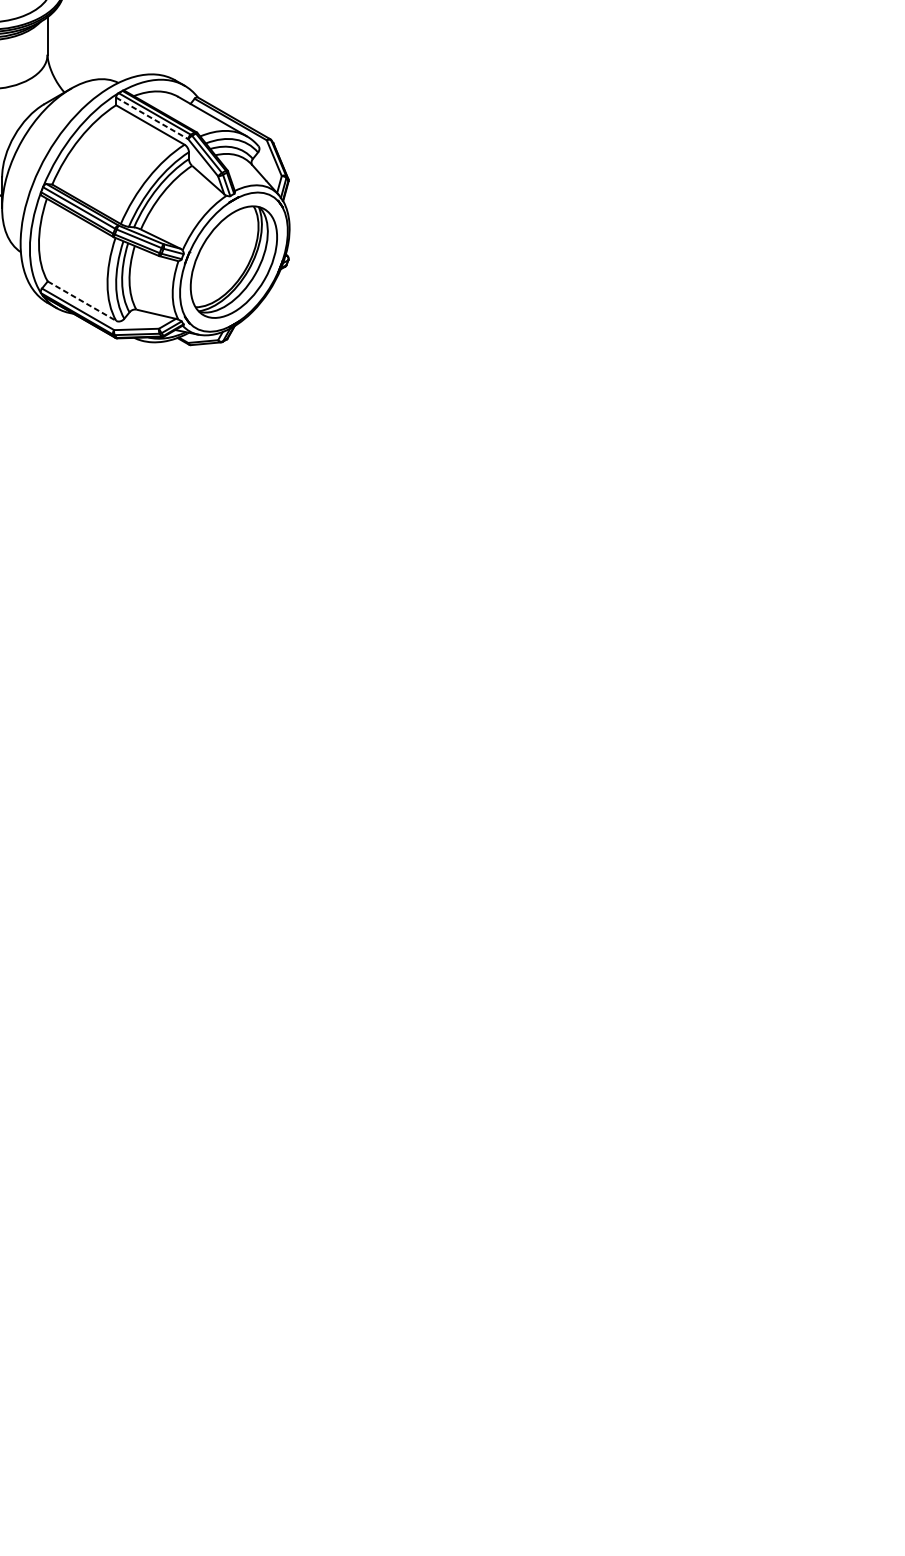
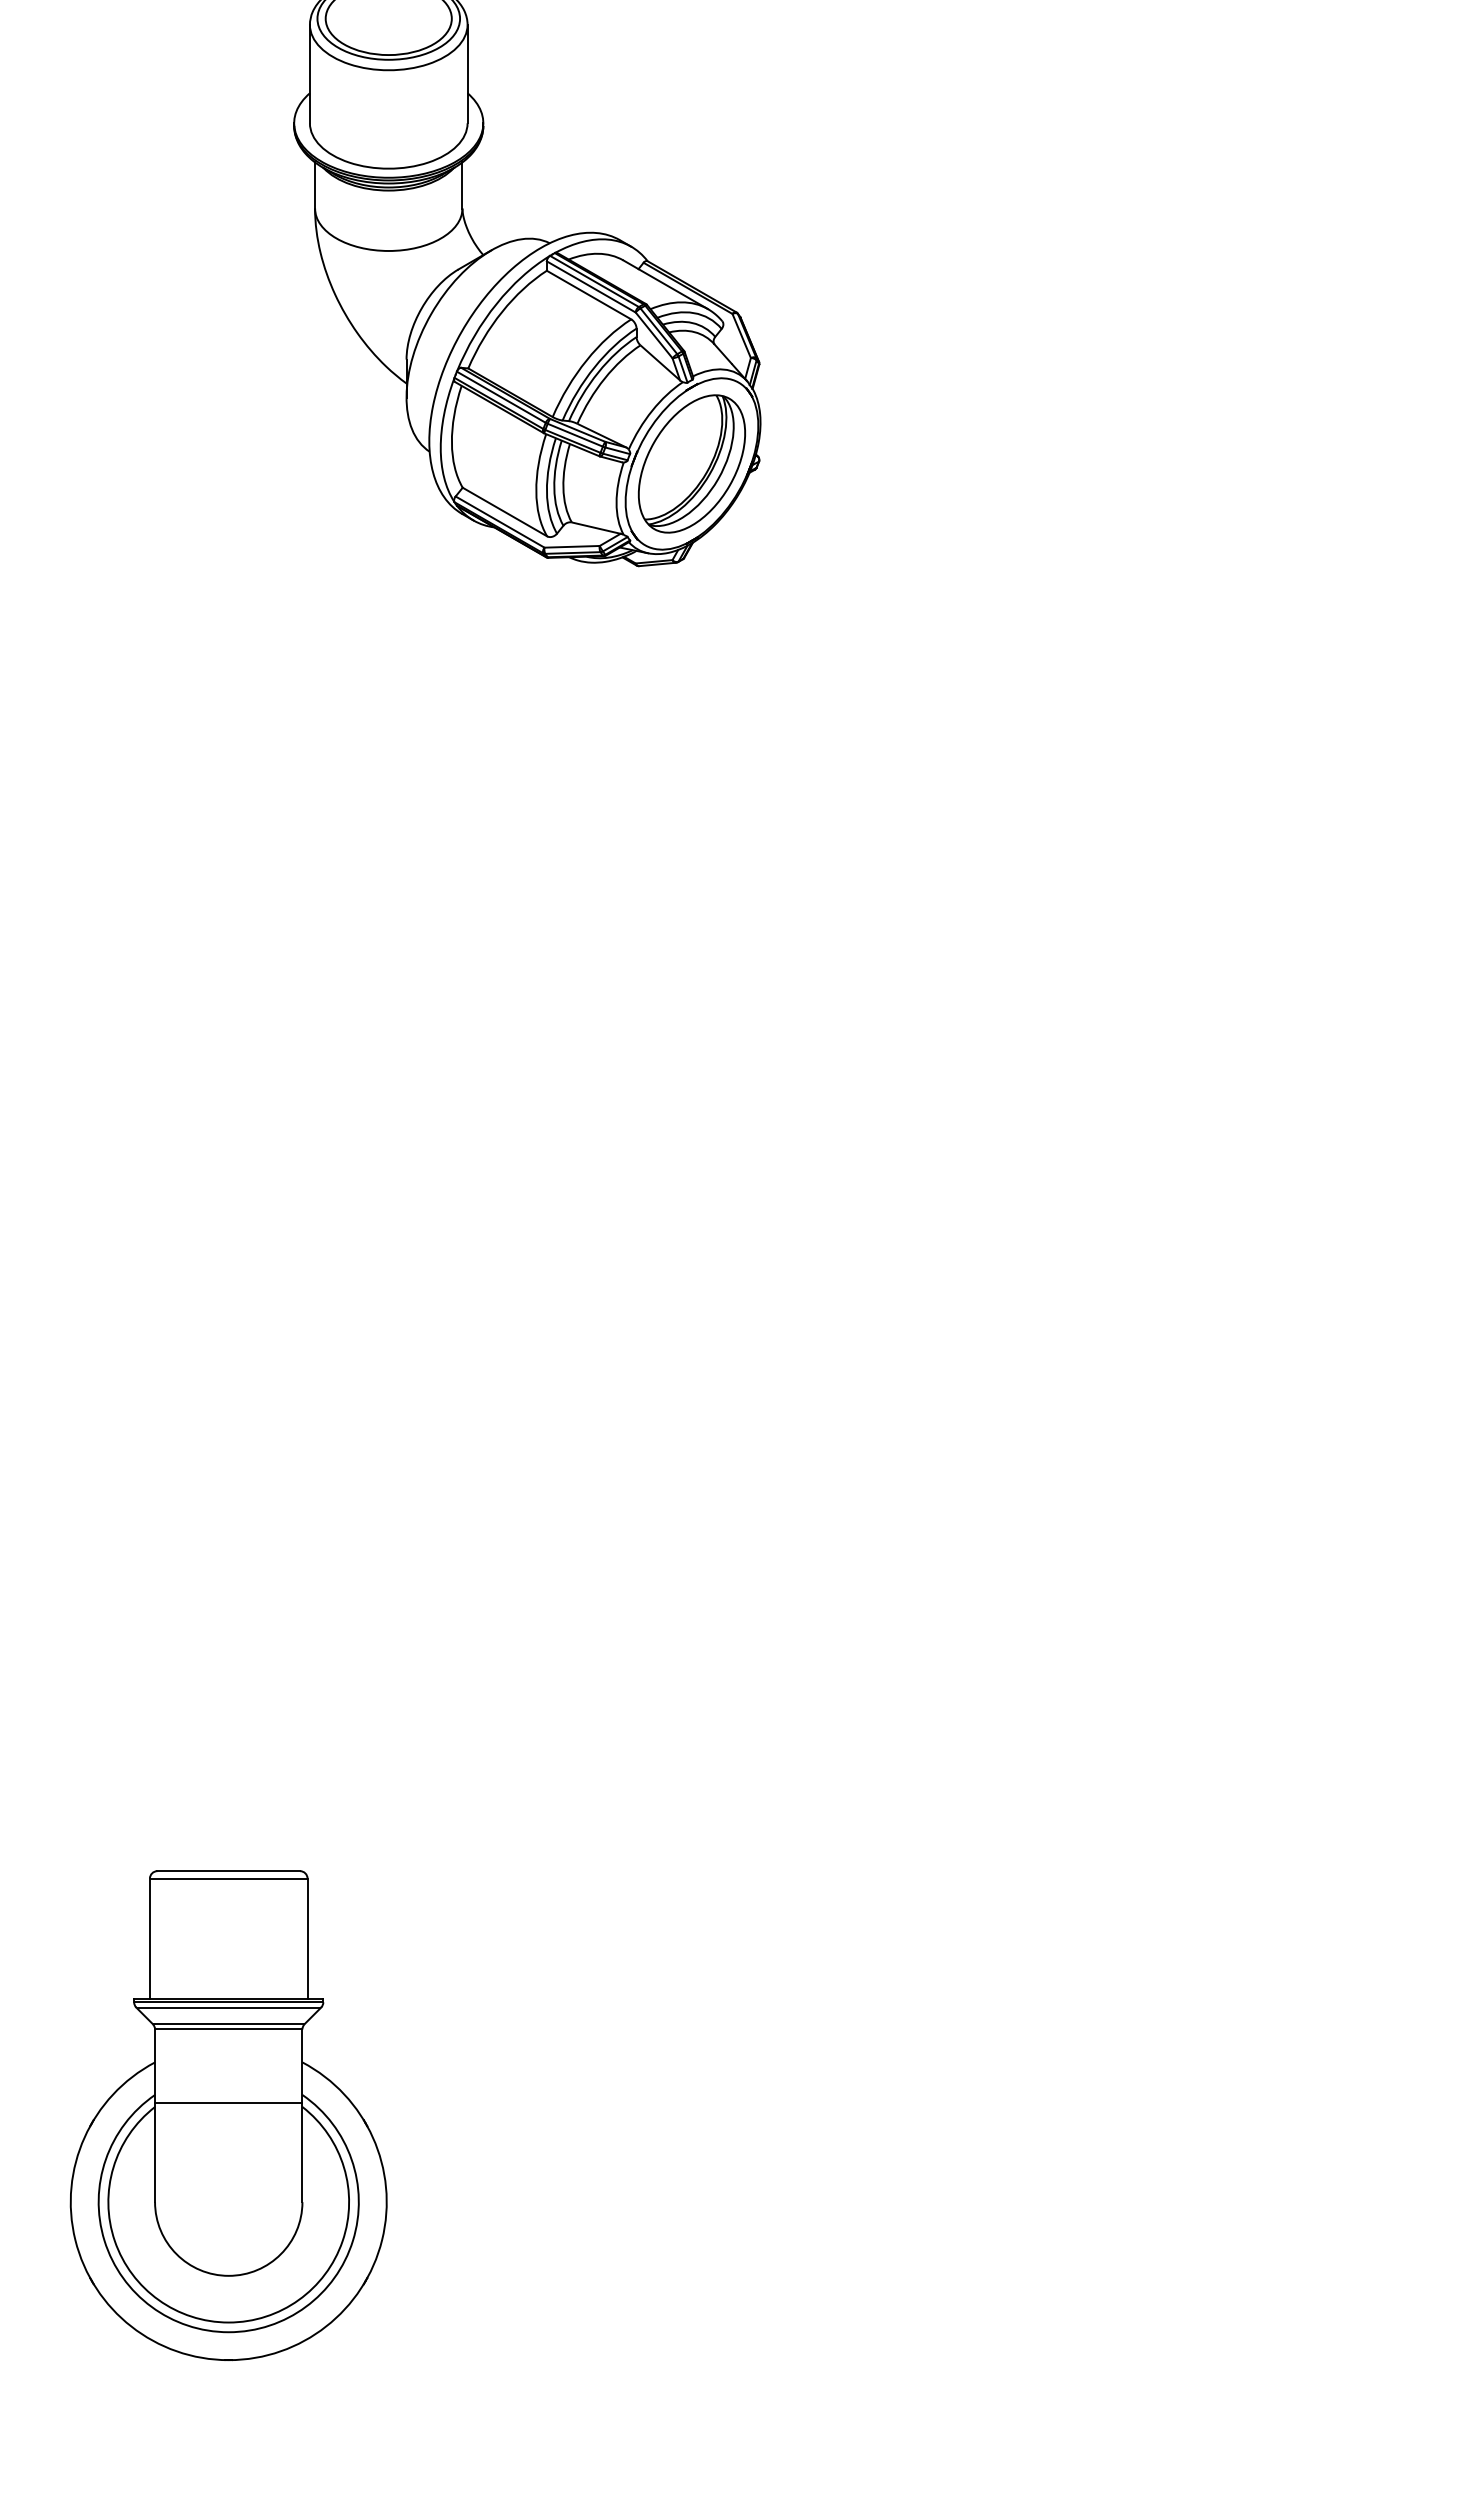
line: (152, 118) -> (591, 287), dashed -> solid
line: (81, 301) -> (504, 512), dashed -> solid

